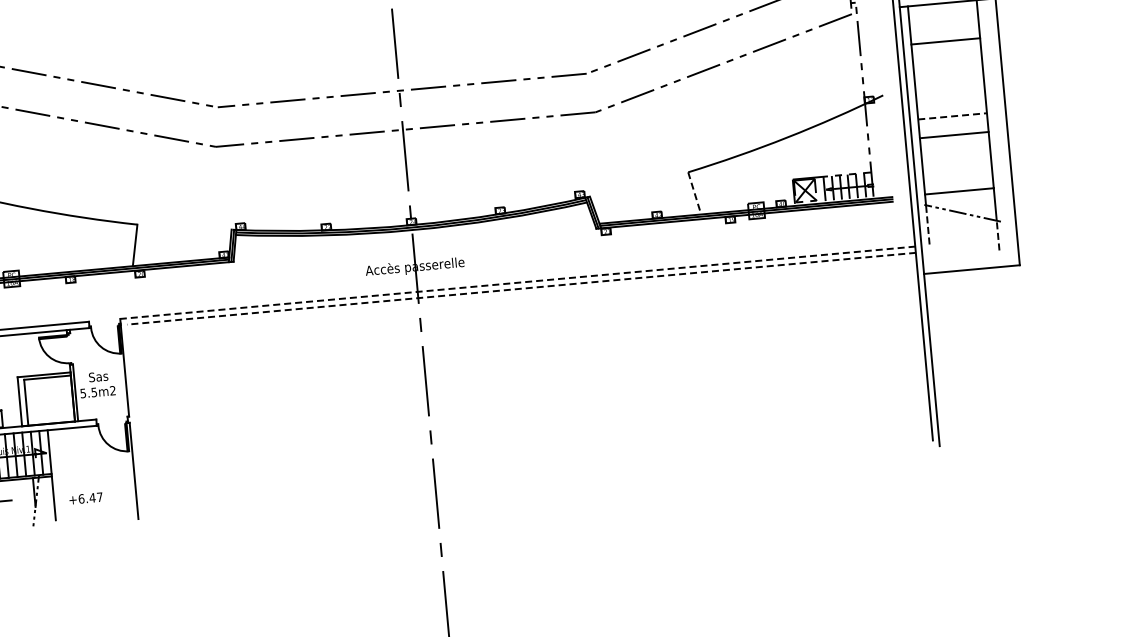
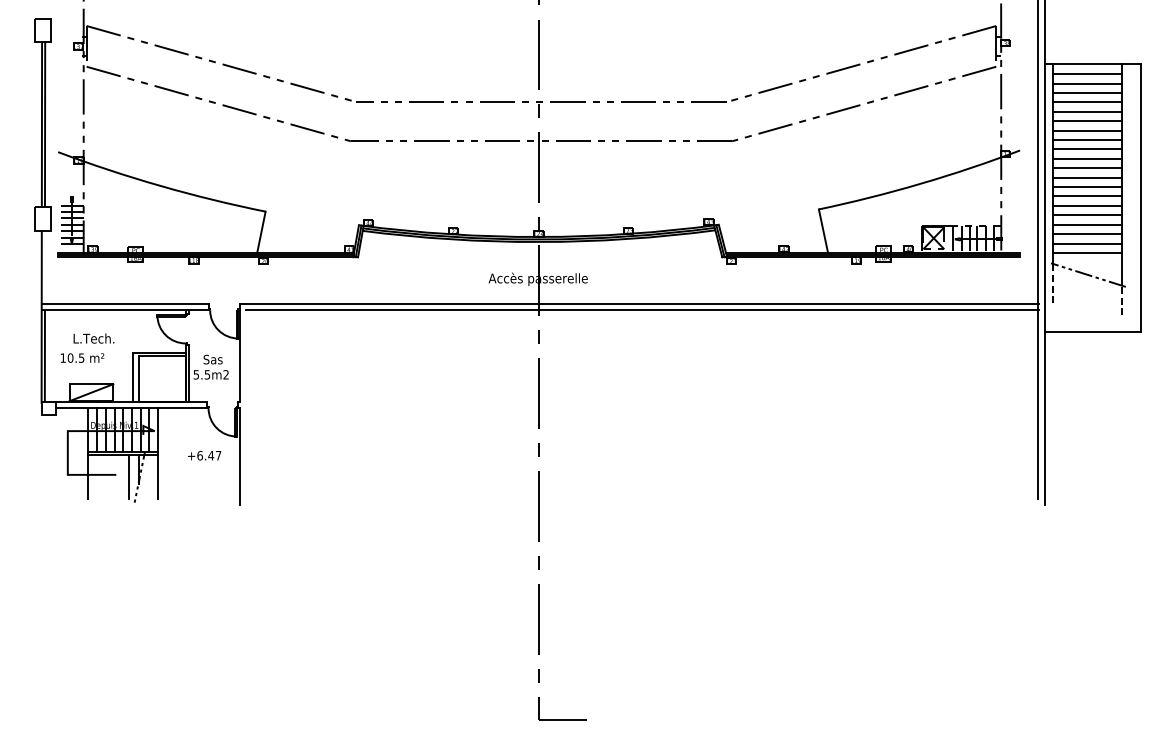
line: (942, 13) -> (1086, 74), added
line: (943, 22) -> (1086, 83), added
line: (944, 31) -> (1086, 92), added
line: (945, 50) -> (1086, 111), added
line: (946, 60) -> (1086, 121), added
line: (947, 69) -> (1086, 130), added
line: (948, 79) -> (1086, 140), added
line: (949, 88) -> (1086, 149), added
line: (950, 97) -> (1086, 158), added
line: (951, 107) -> (1086, 168), added
line: (952, 116) -> (1087, 177), dashed -> solid
line: (952, 126) -> (1086, 187), added
line: (954, 144) -> (1086, 205), added
line: (955, 154) -> (1086, 215), added
line: (956, 163) -> (1086, 224), added
line: (957, 173) -> (1086, 234), added
line: (957, 181) -> (1086, 243), added
line: (694, 193) -> (823, 231), dashed -> solid
line: (517, 282) -> (638, 303), dashed -> solid
line: (520, 289) -> (641, 310), dashed -> solid
text: (85, 498) -> (204, 455), moved
line: (25, 500) -> (129, 476), added

